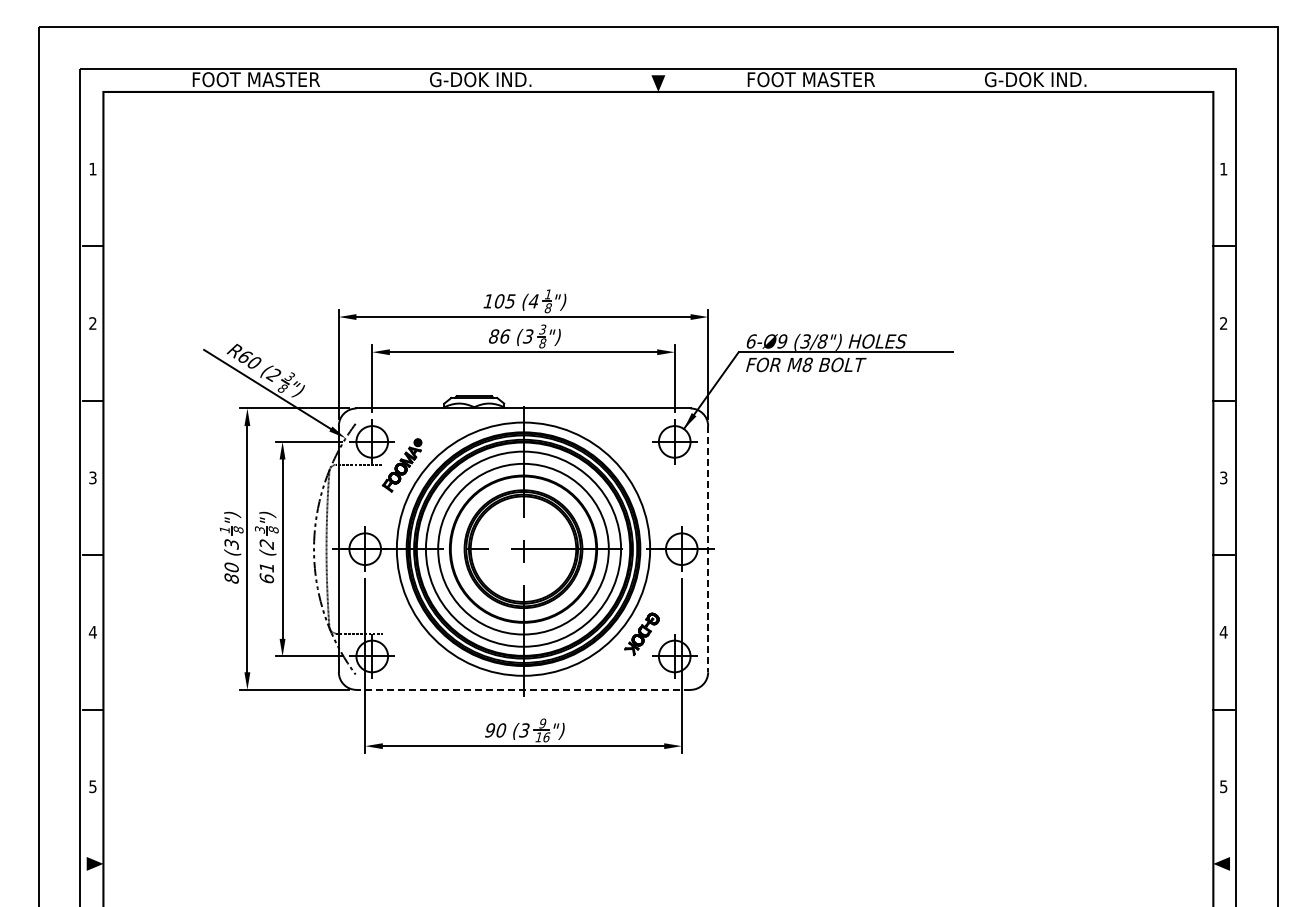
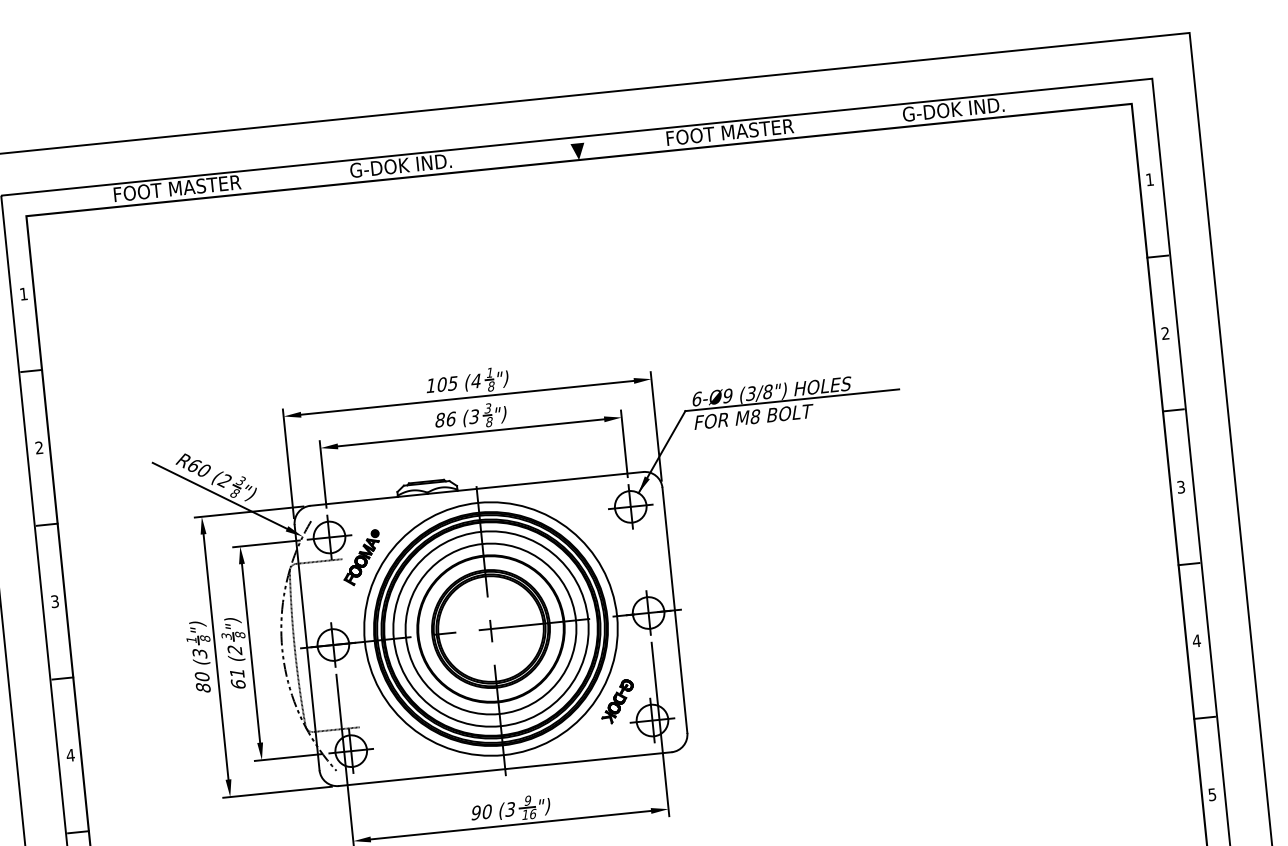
line: (708, 549) -> (675, 610), dashed -> solid
line: (523, 689) -> (505, 768), dashed -> solid

